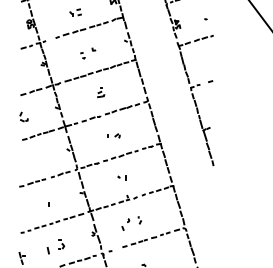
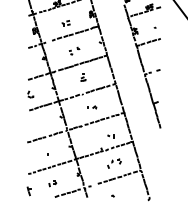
part: (121, 178) -> (110, 136), moved
part: (131, 223) -> (114, 163), moved
part: (55, 246) -> (52, 183), size x0.6

